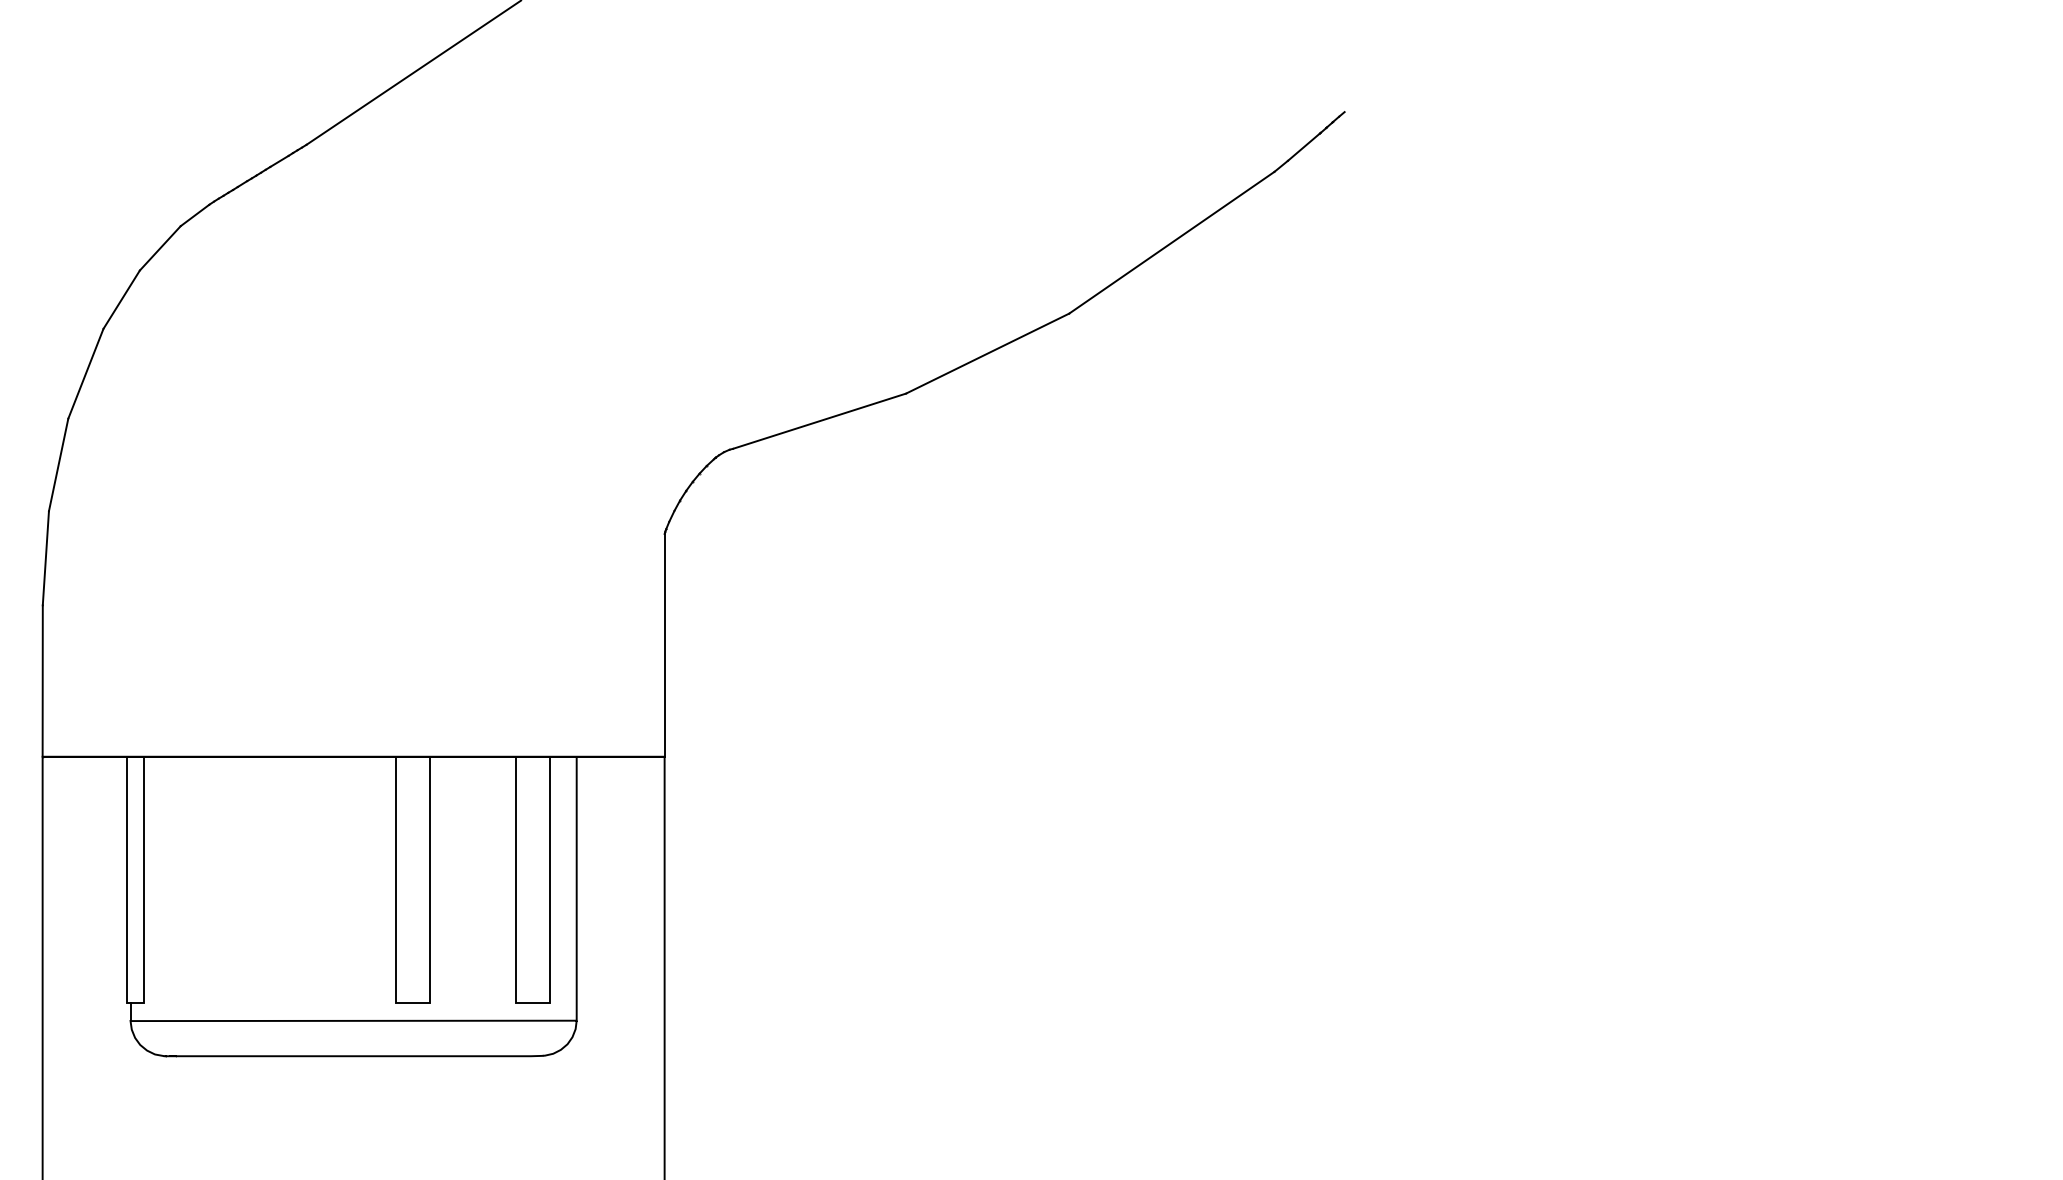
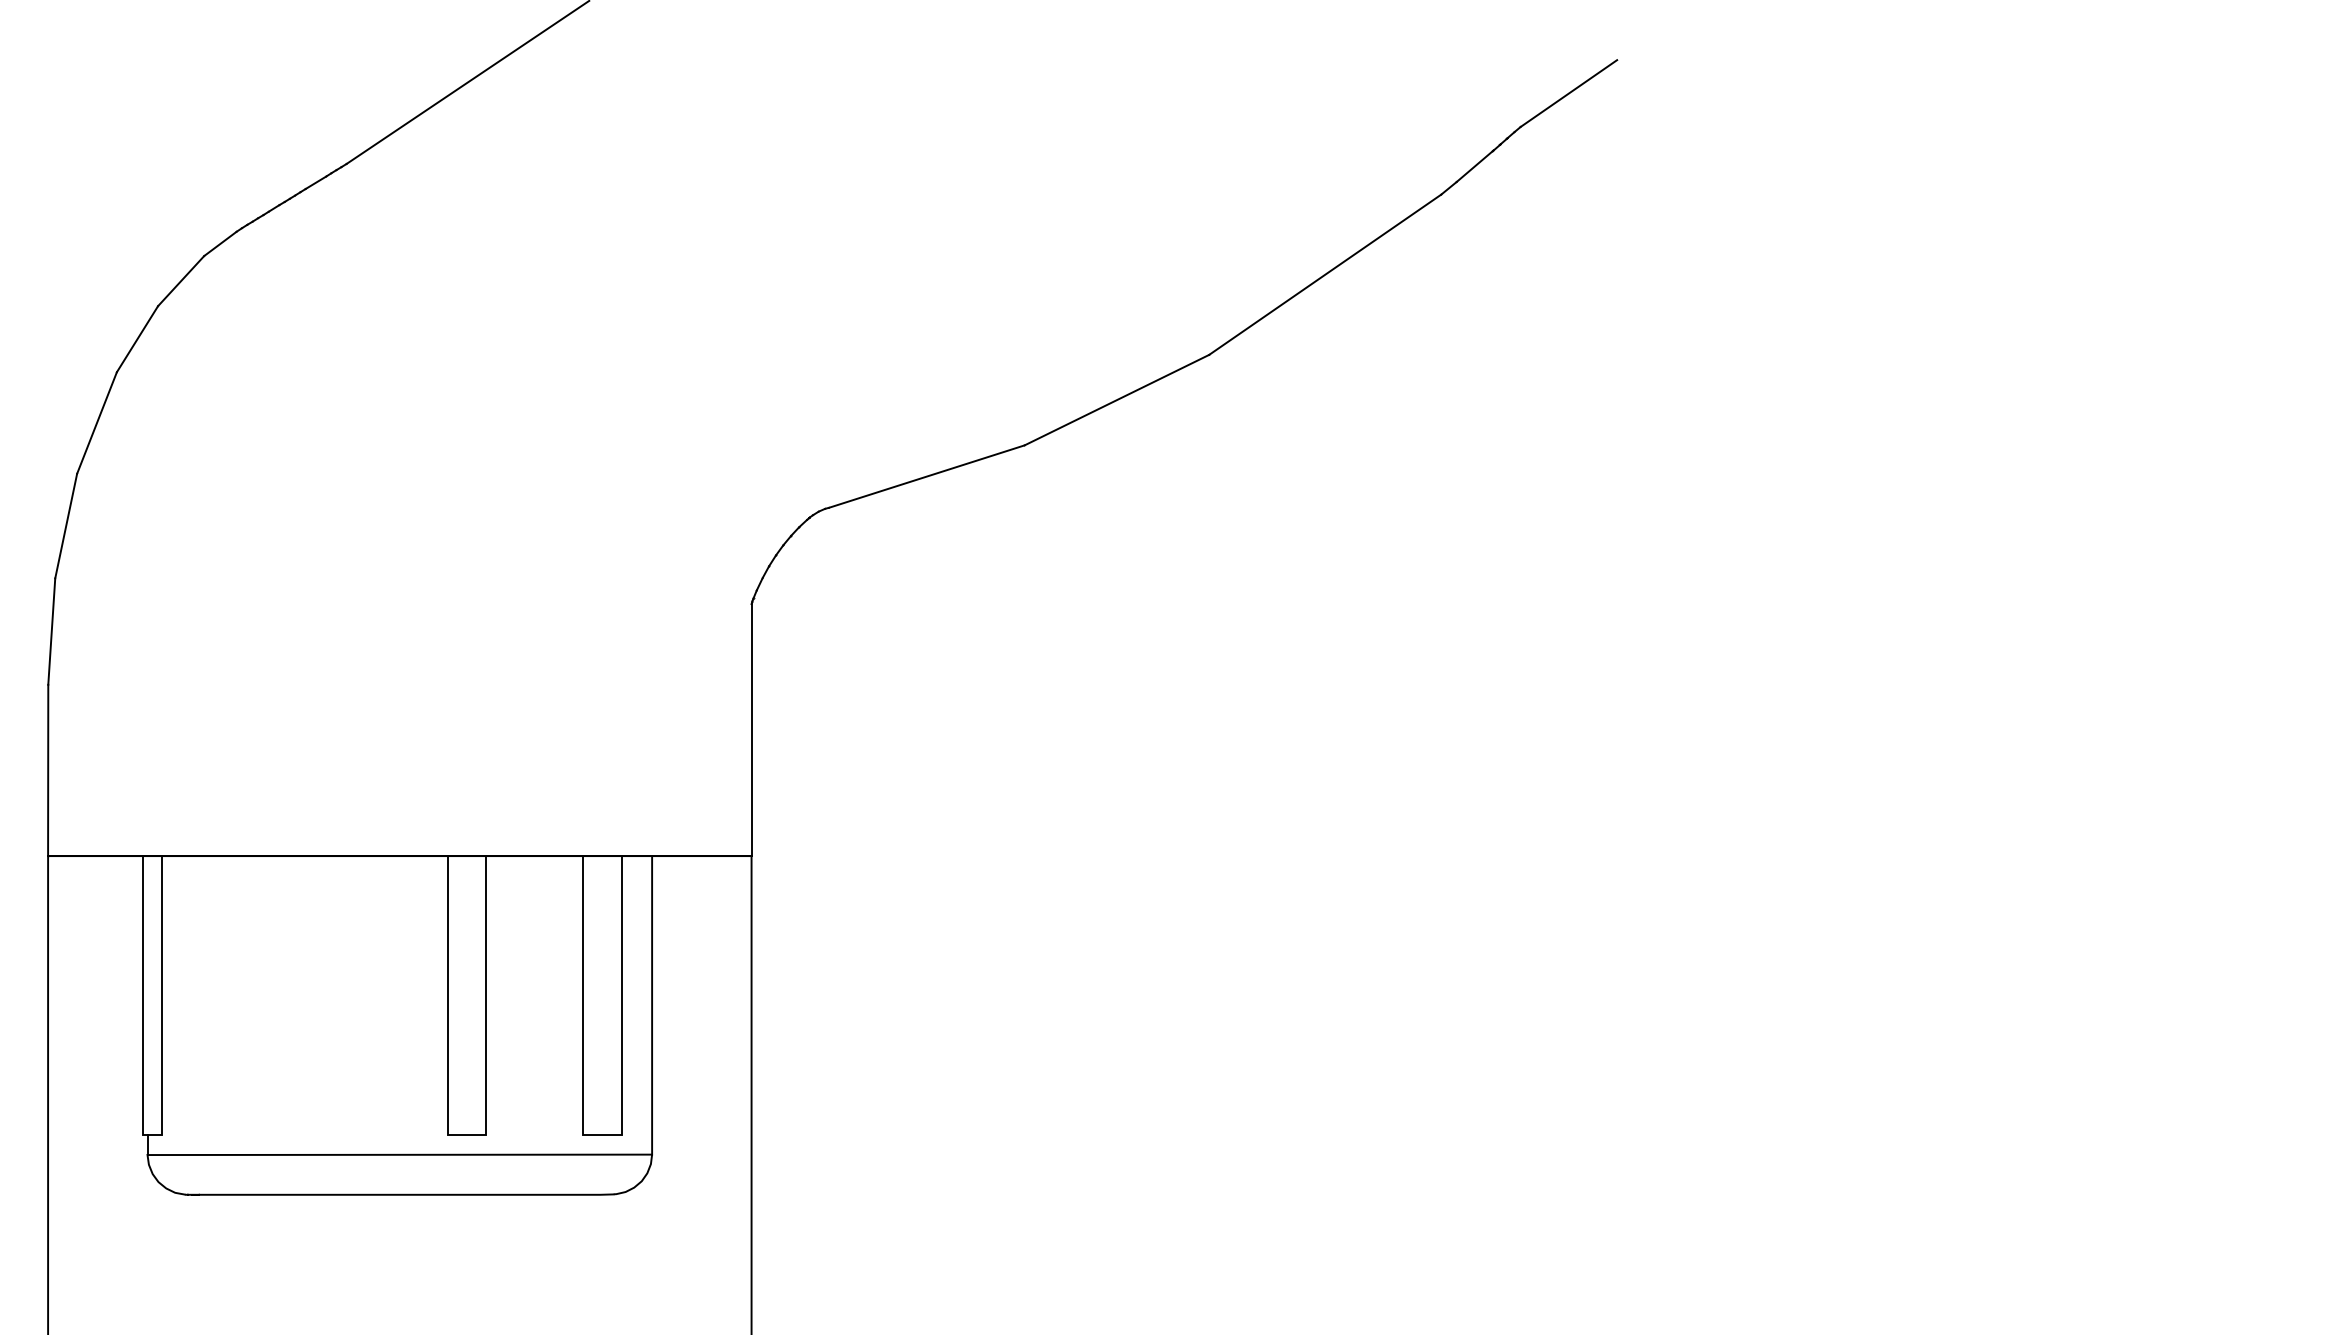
line: (1386, 82) -> (1568, 93), added

